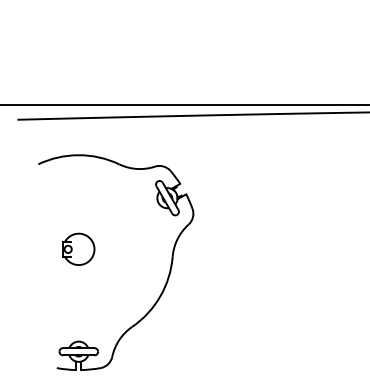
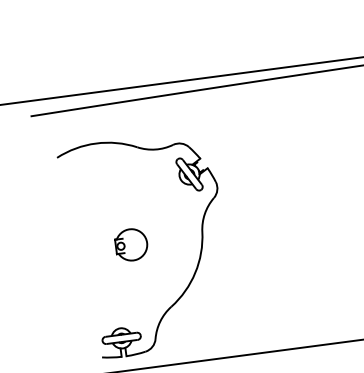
part: (78, 248) -> (131, 244), moved

